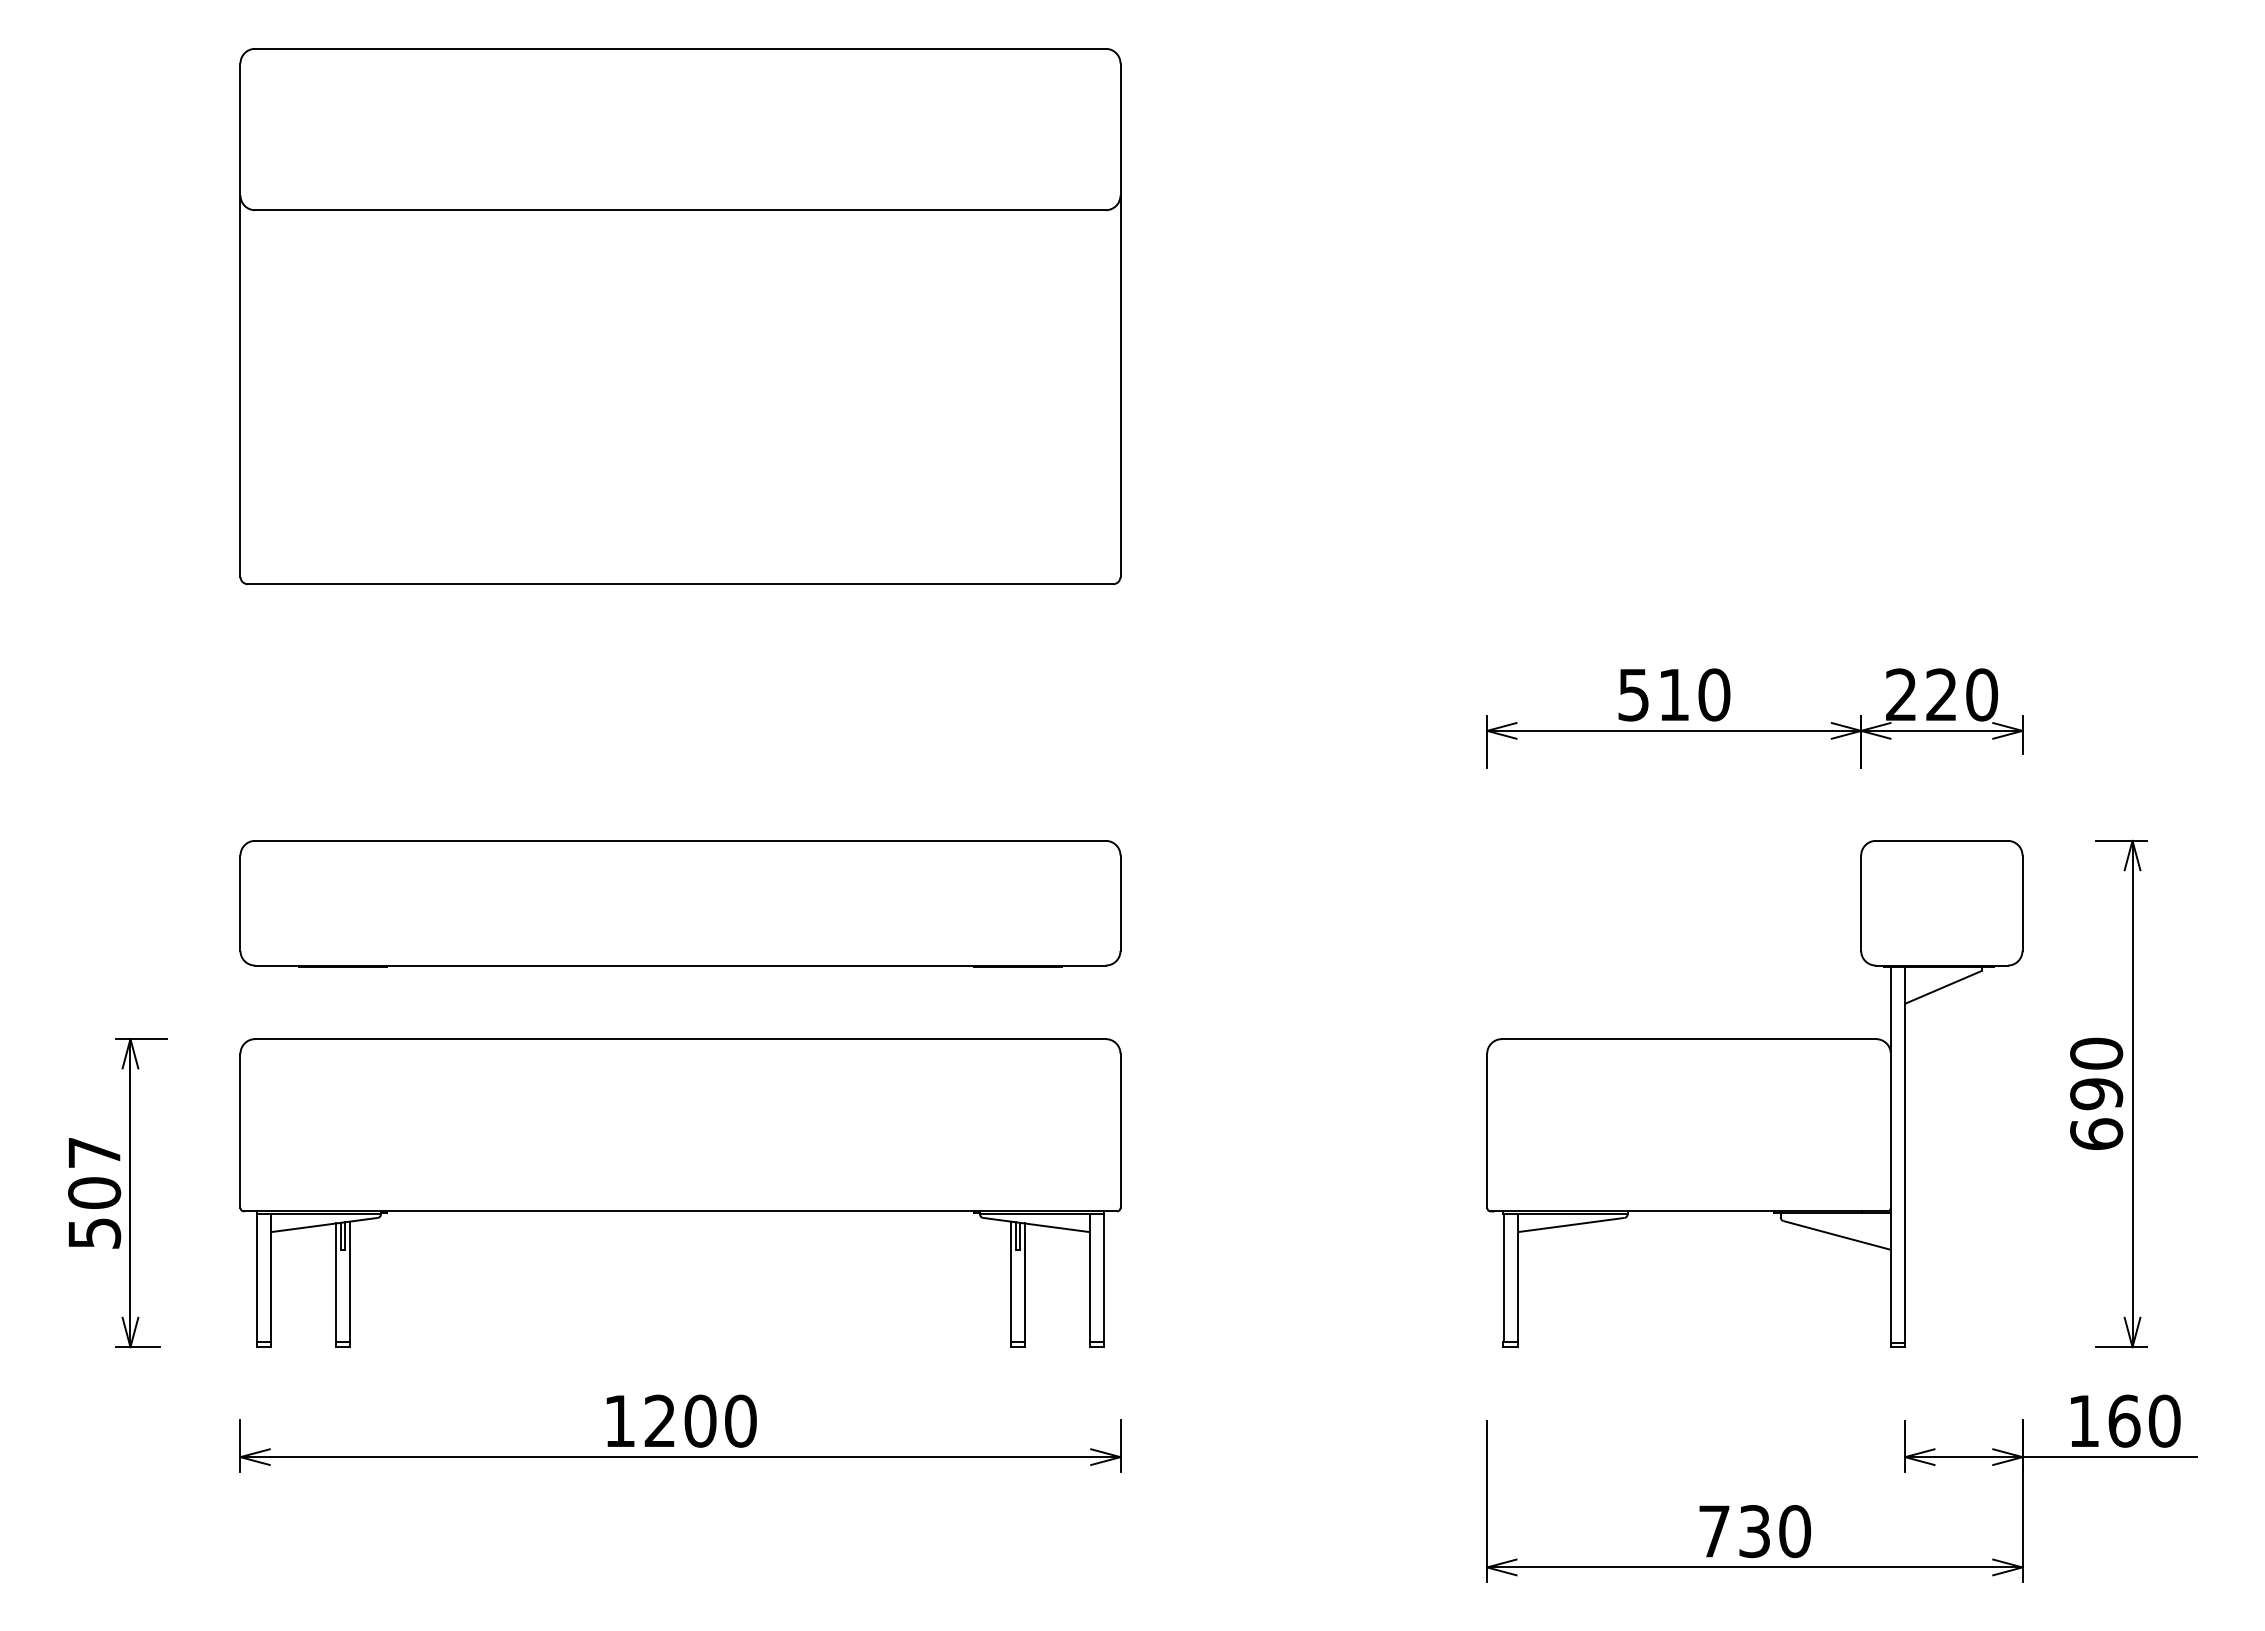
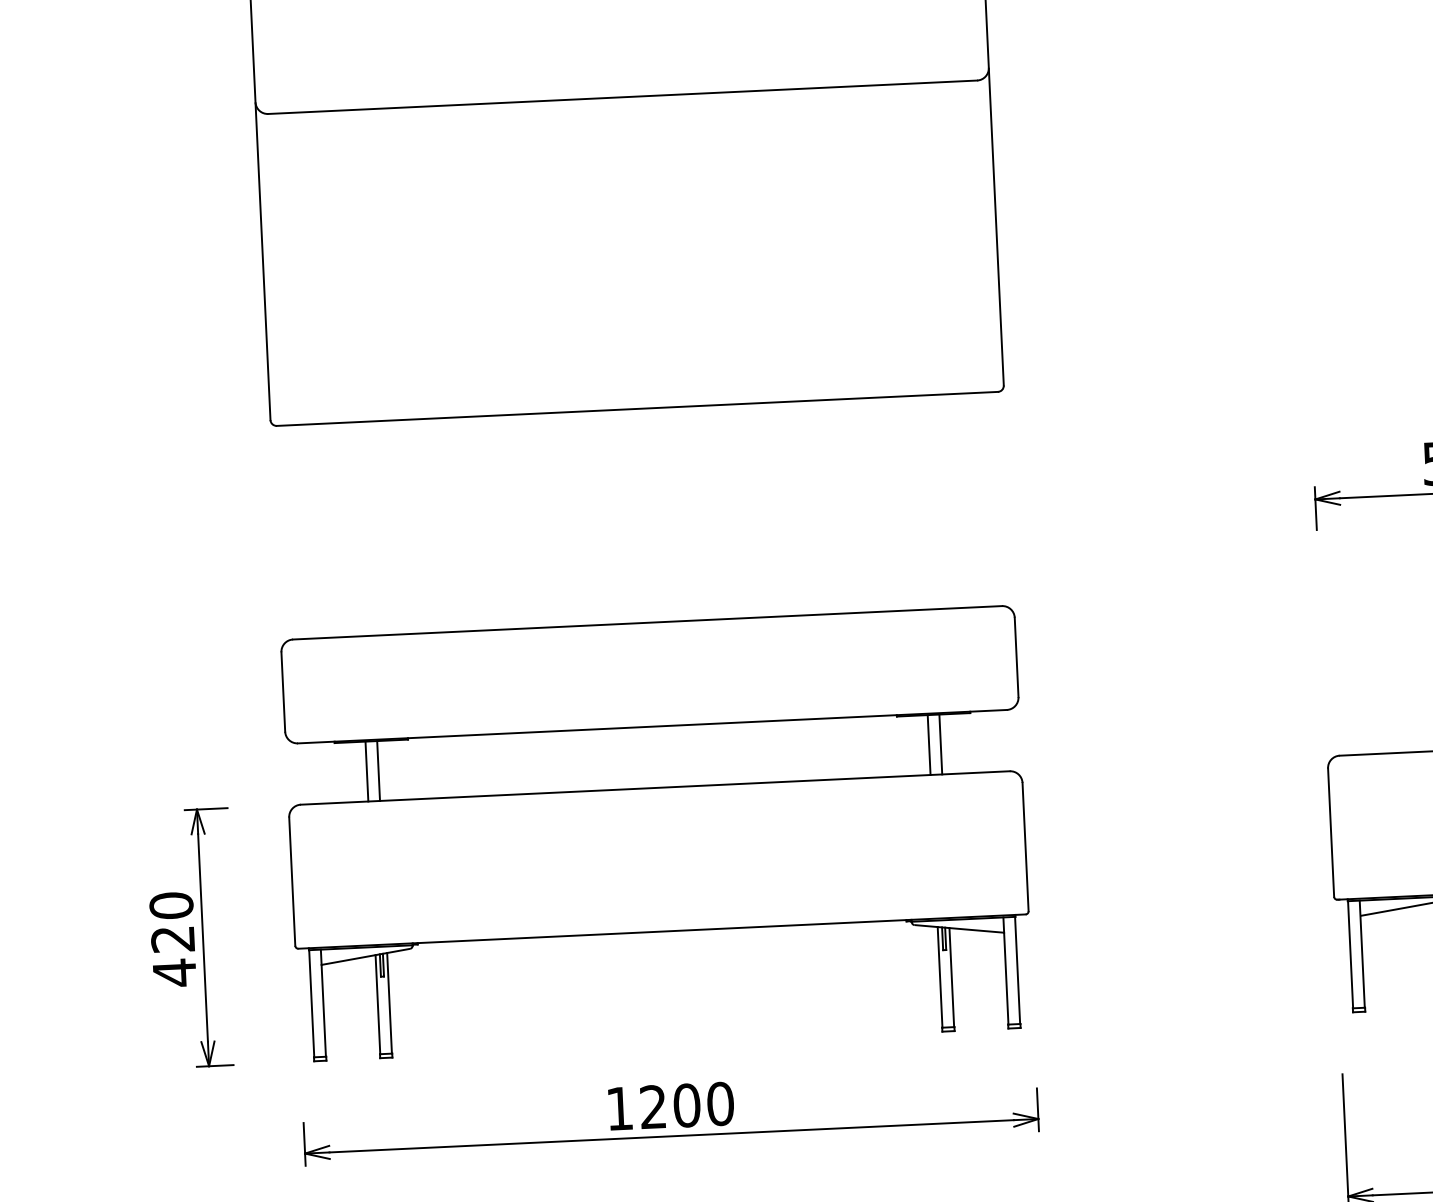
line: (336, 1003) -> (367, 771), added
line: (350, 1003) -> (378, 771), added
line: (1010, 1003) -> (928, 745), added
line: (1024, 1003) -> (940, 744), added
text: (94, 1193) -> (173, 939), 507 -> 420

